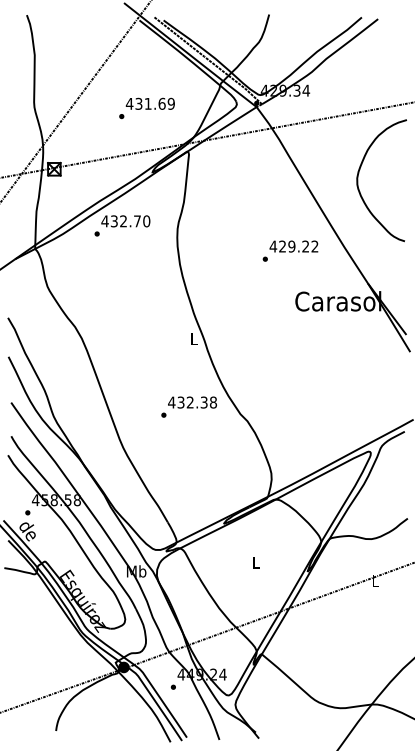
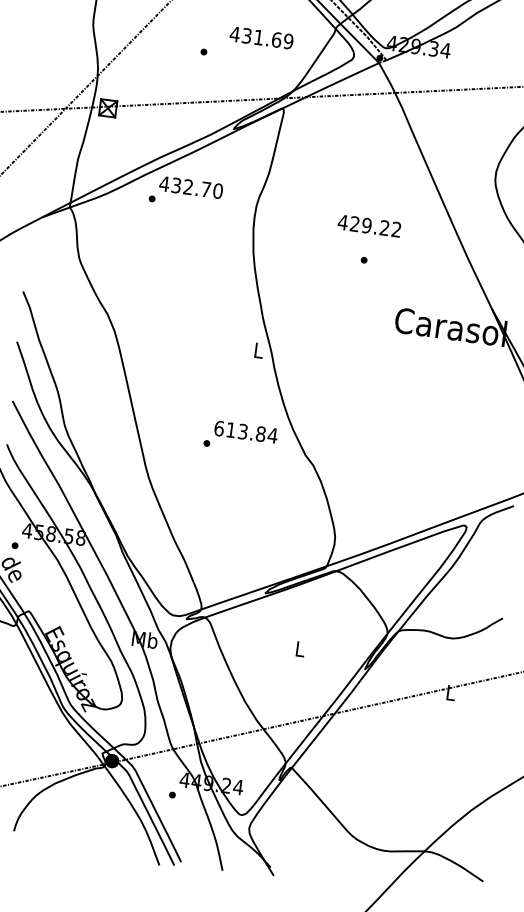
text: (149, 103) -> (260, 37), moved
text: (293, 246) -> (368, 225), moved
text: (192, 402) -> (245, 432), 432.38 -> 613.84

